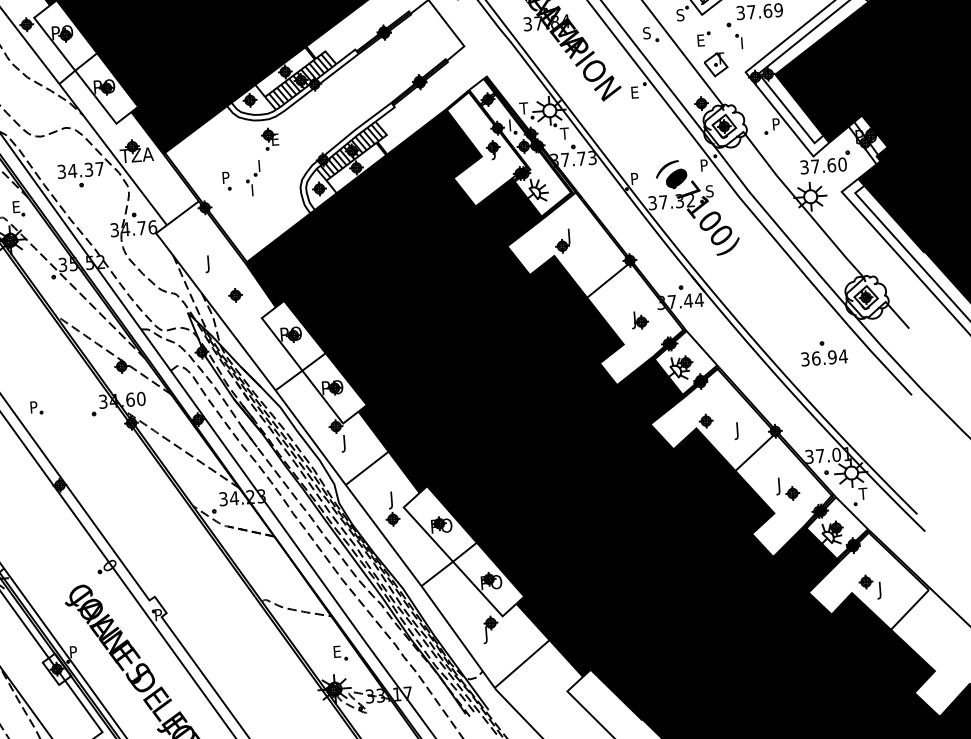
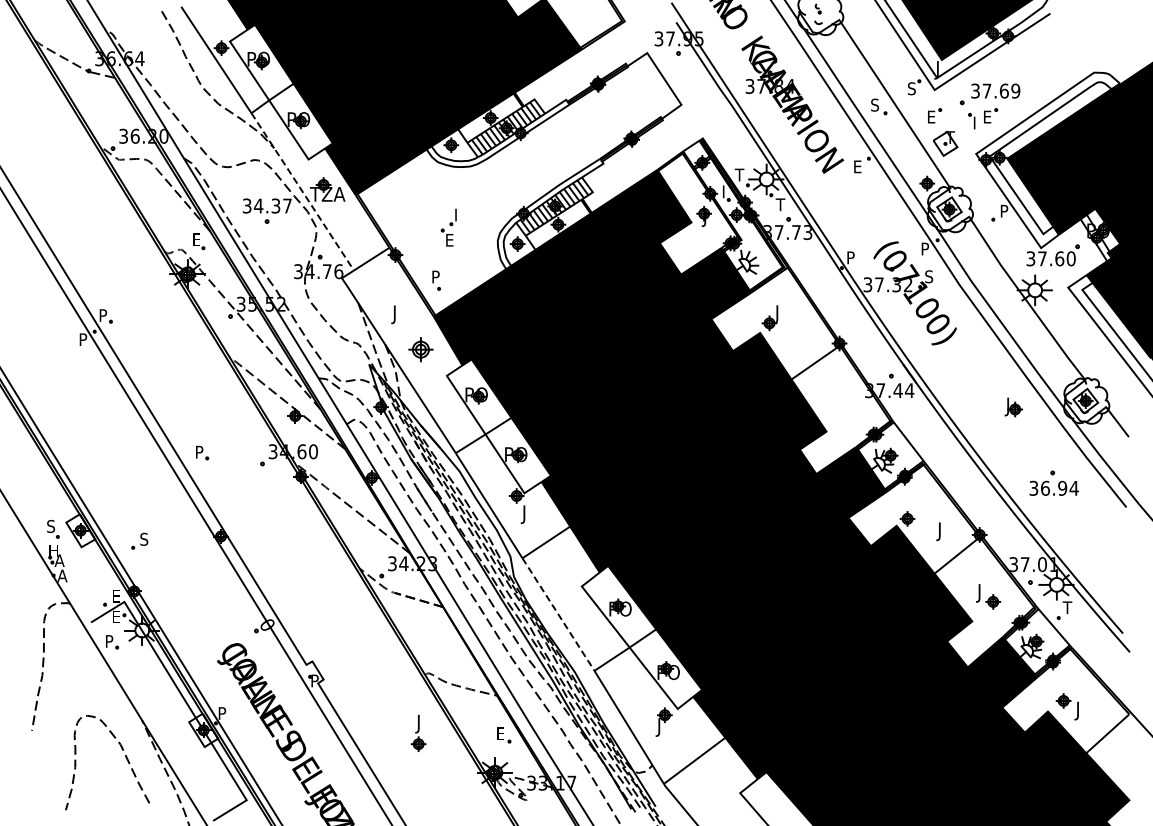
part: (757, 34) -> (991, 115), added
part: (270, 138) -> (469, 187), removed
line: (112, 154) -> (302, 191), solid -> dashed
part: (226, 181) -> (436, 280), moved
text: (255, 190) -> (450, 240), I -> E
part: (235, 295) -> (420, 349), size x1.6
part: (639, 320) -> (1013, 407), moved
part: (823, 352) -> (1053, 482), moved
part: (392, 508) -> (418, 732), moved
line: (383, 535) -> (558, 614), solid -> dashed

